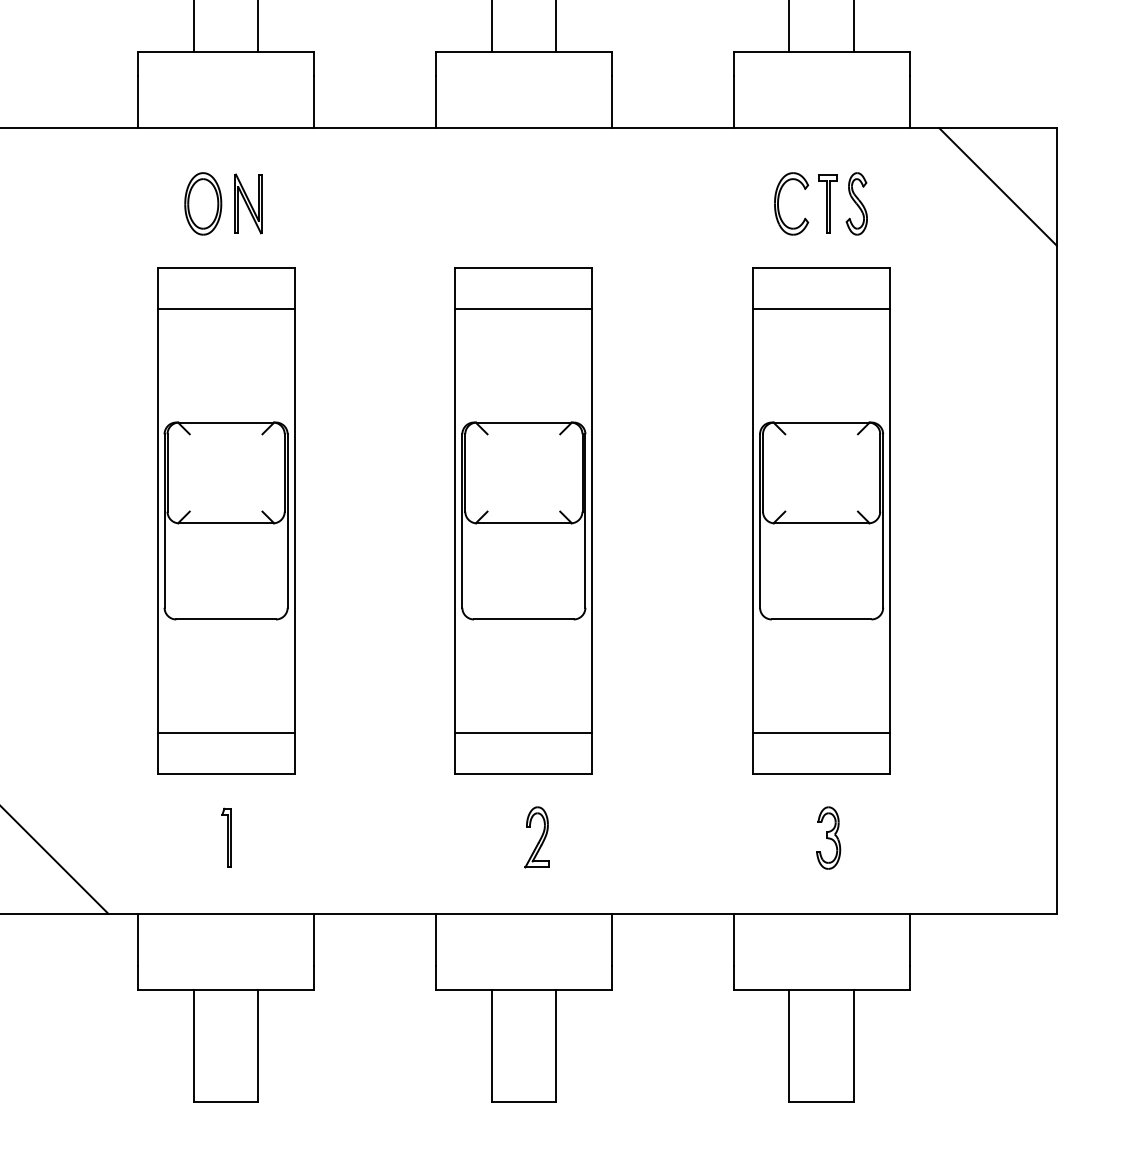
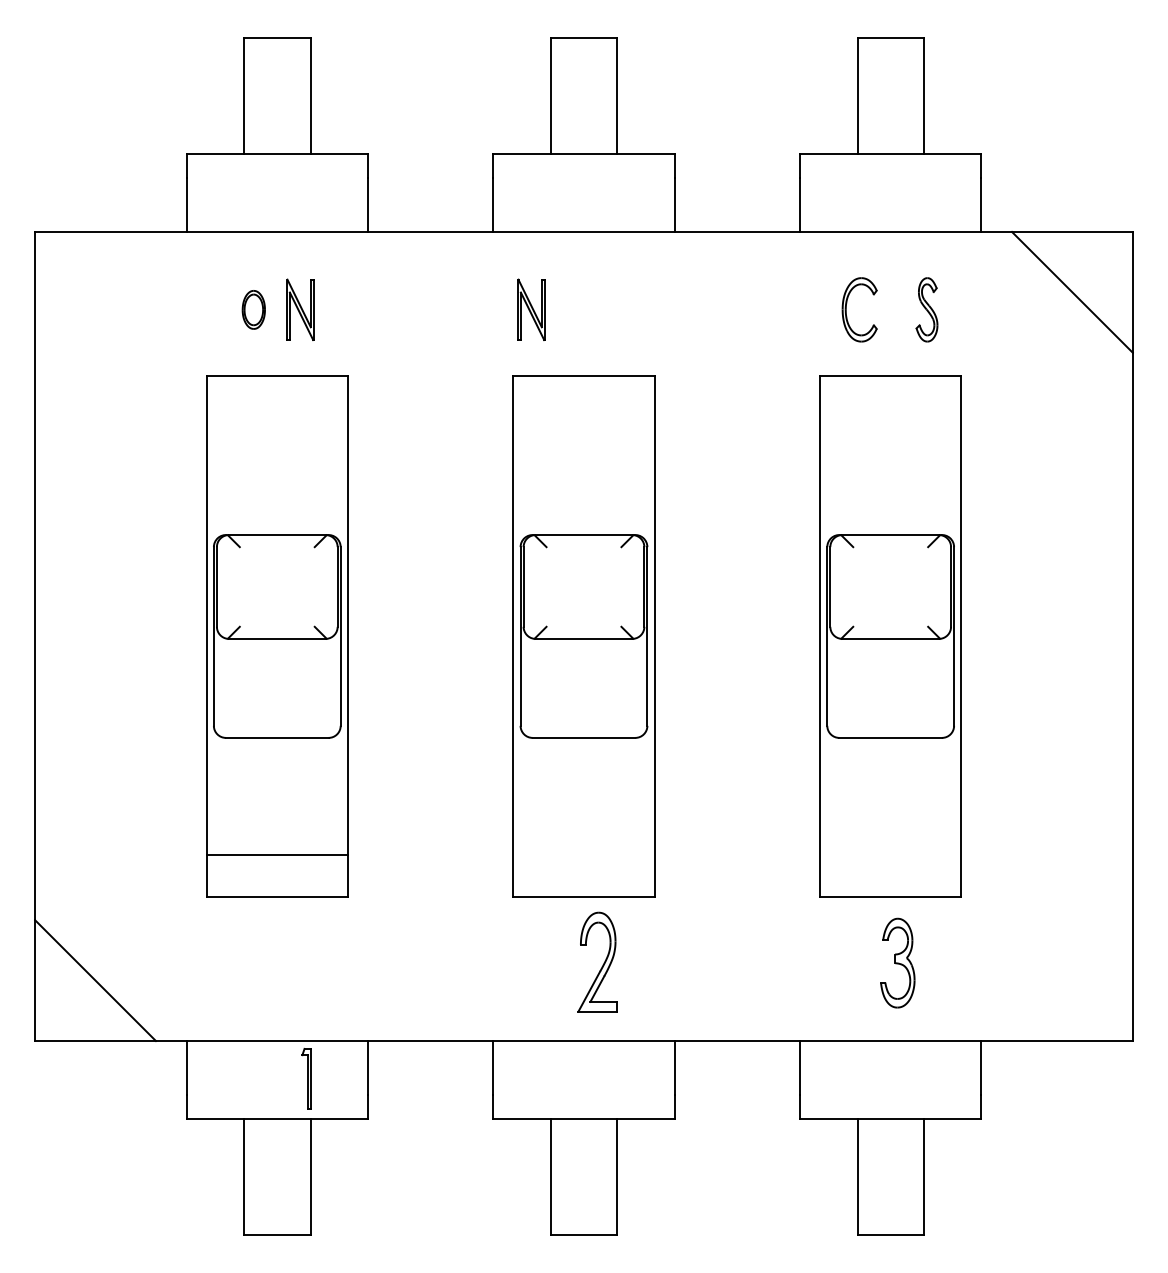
part: (203, 203) -> (253, 309), size x0.6
part: (472, 203) -> (531, 309), added
part: (828, 203) -> (897, 309), removed
line: (225, 308) -> (276, 417), removed
line: (523, 308) -> (583, 417), removed
line: (821, 308) -> (890, 417), removed
line: (523, 733) -> (583, 855), removed
line: (821, 733) -> (890, 855), removed
part: (226, 837) -> (306, 1078), moved
part: (536, 837) -> (597, 962), size x1.6
part: (828, 837) -> (897, 962), size x1.4

